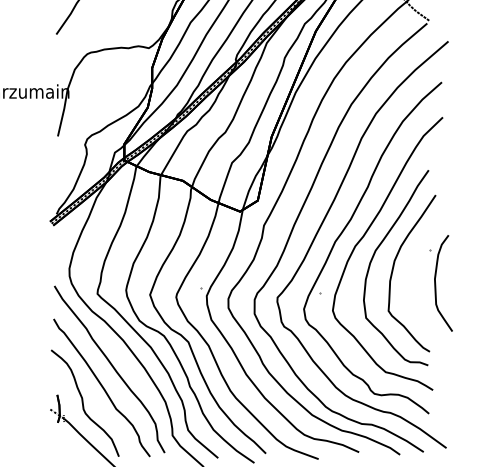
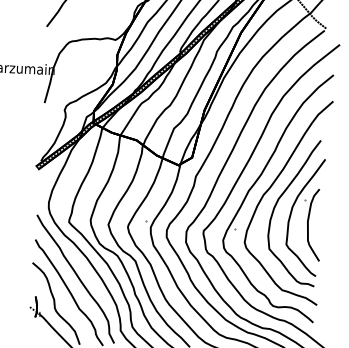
part: (440, 283) -> (311, 225), moved

